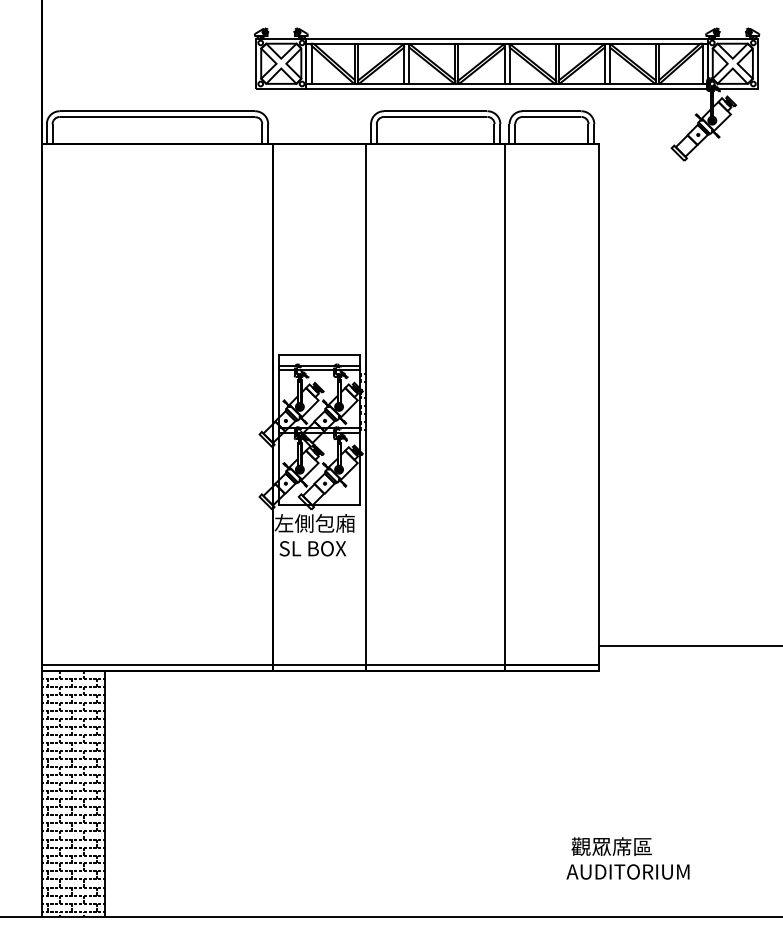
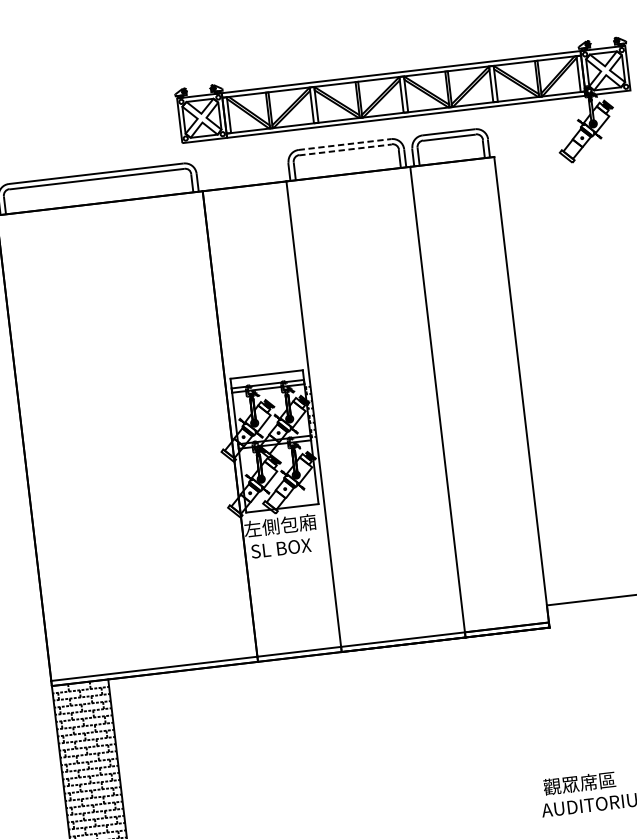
line: (435, 111) -> (344, 144), solid -> dashed
line: (435, 117) -> (345, 150), solid -> dashed

